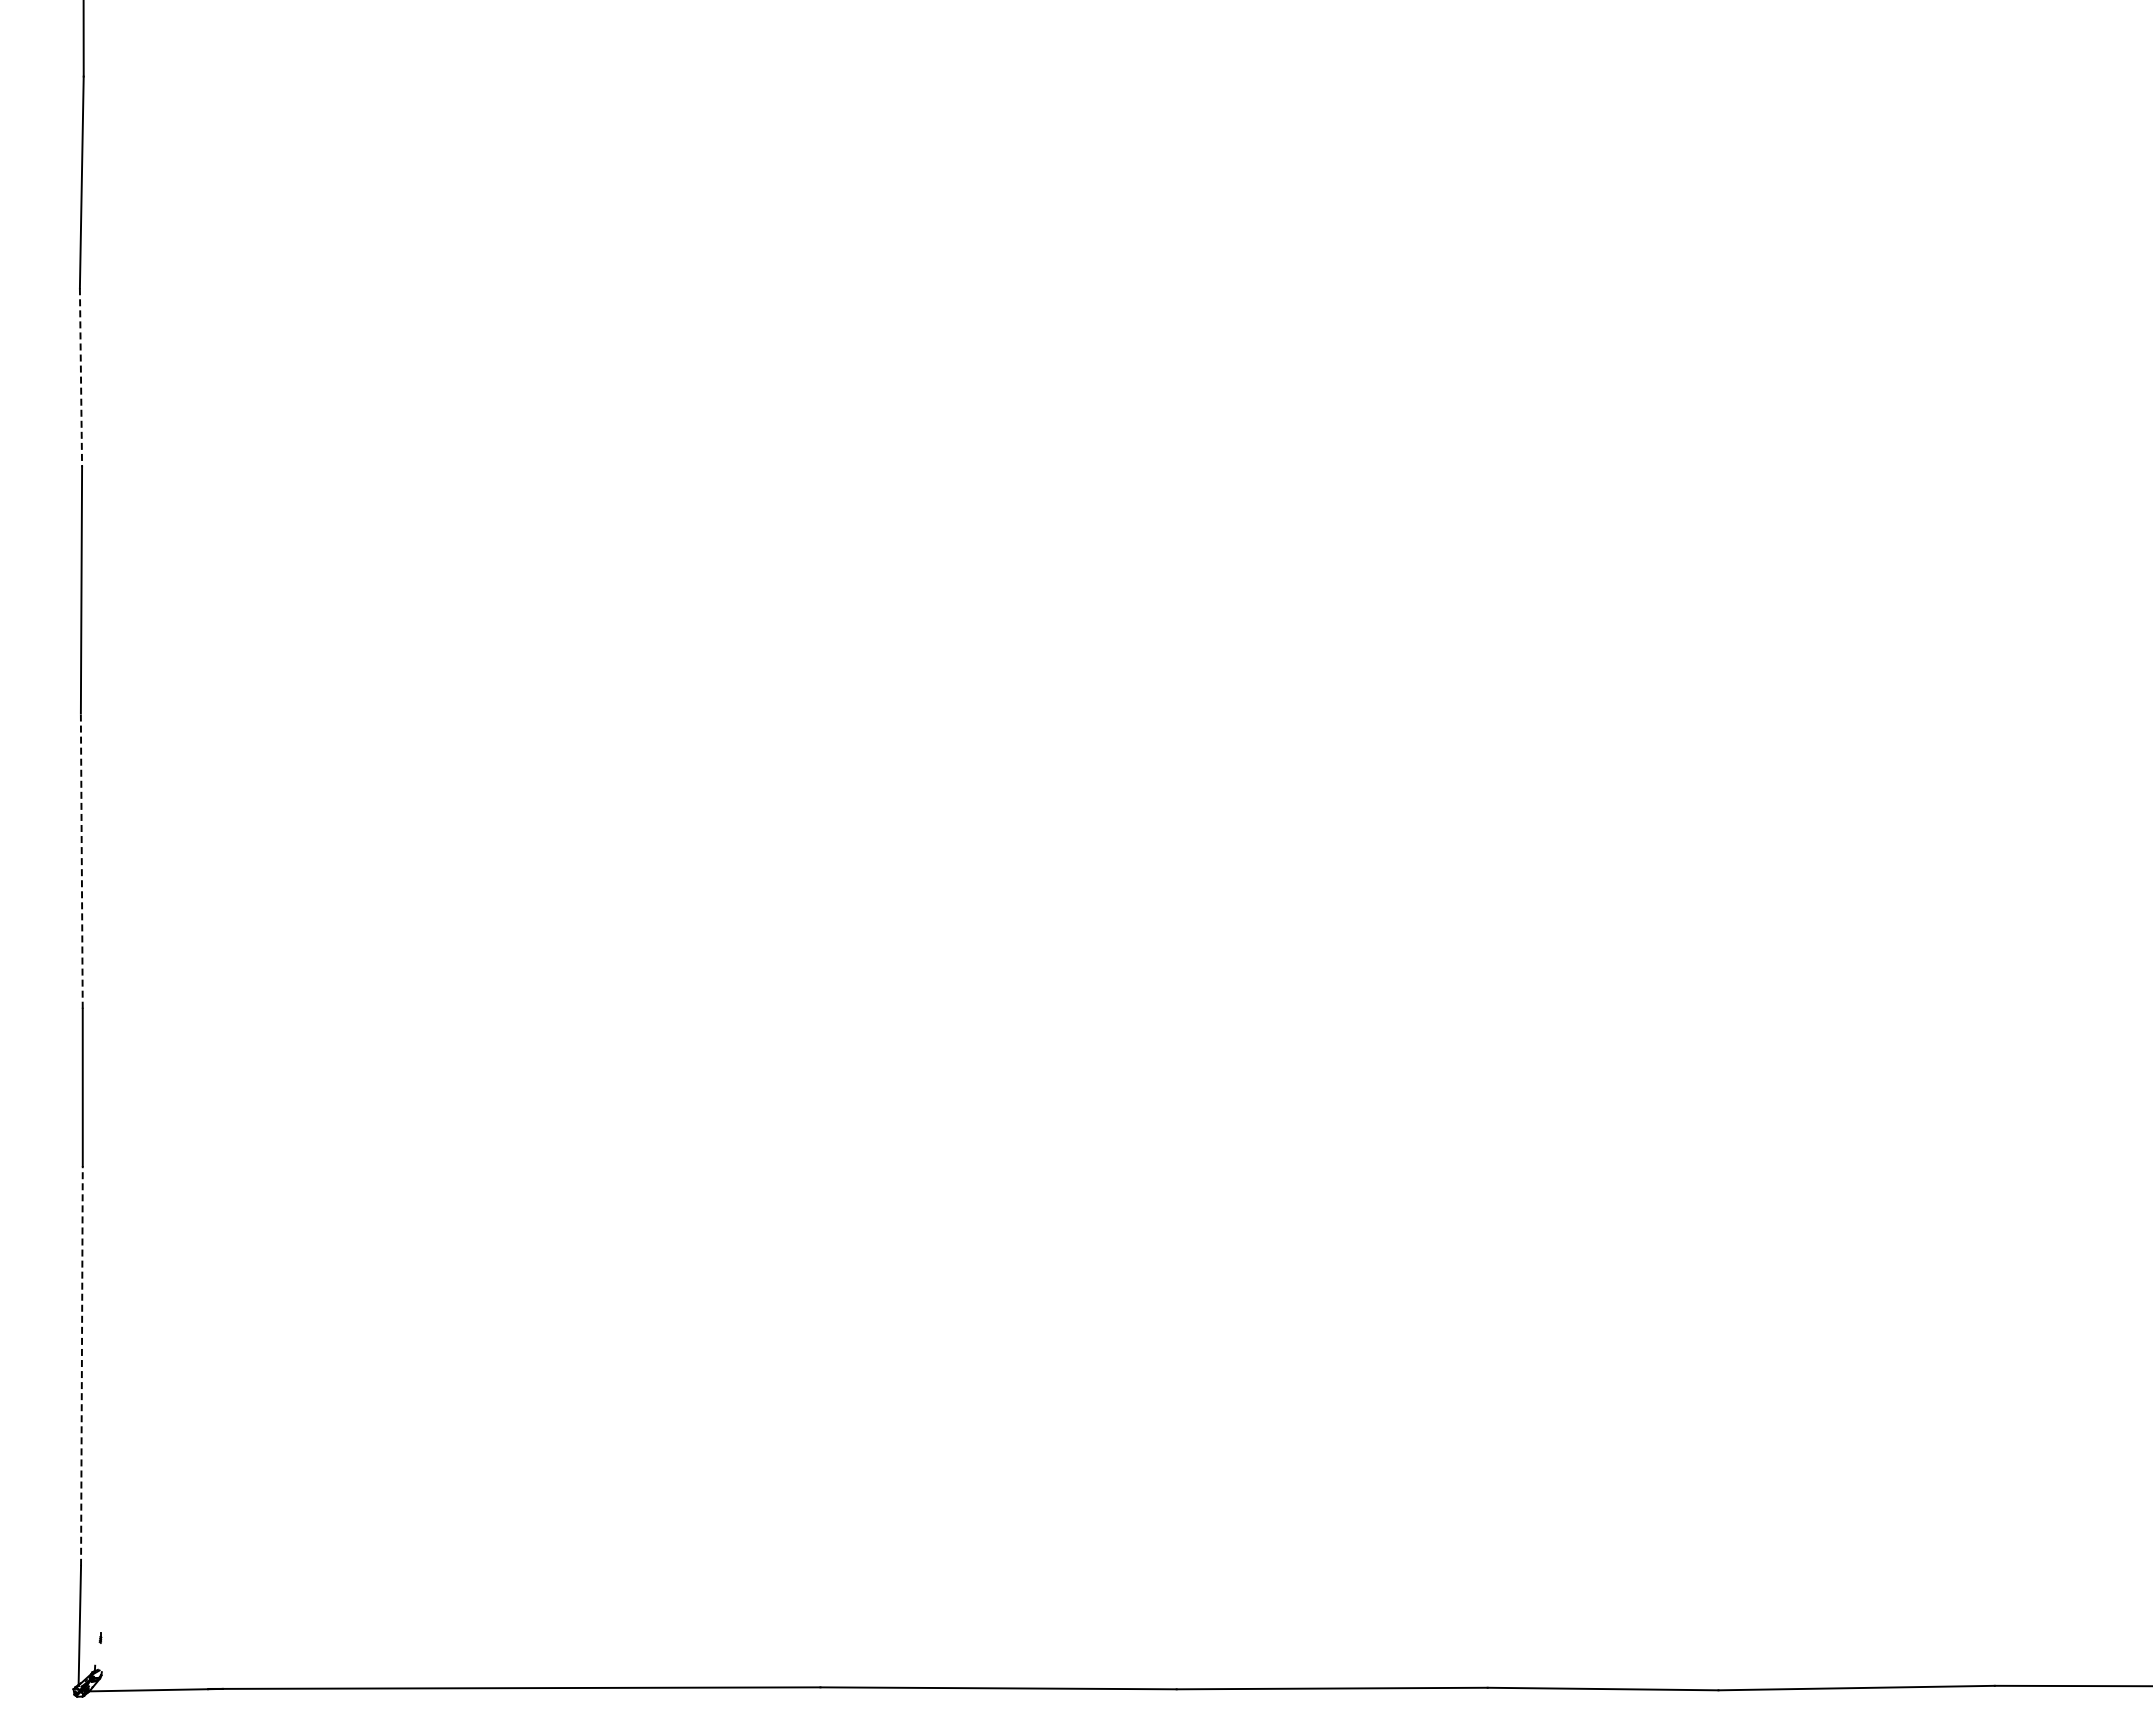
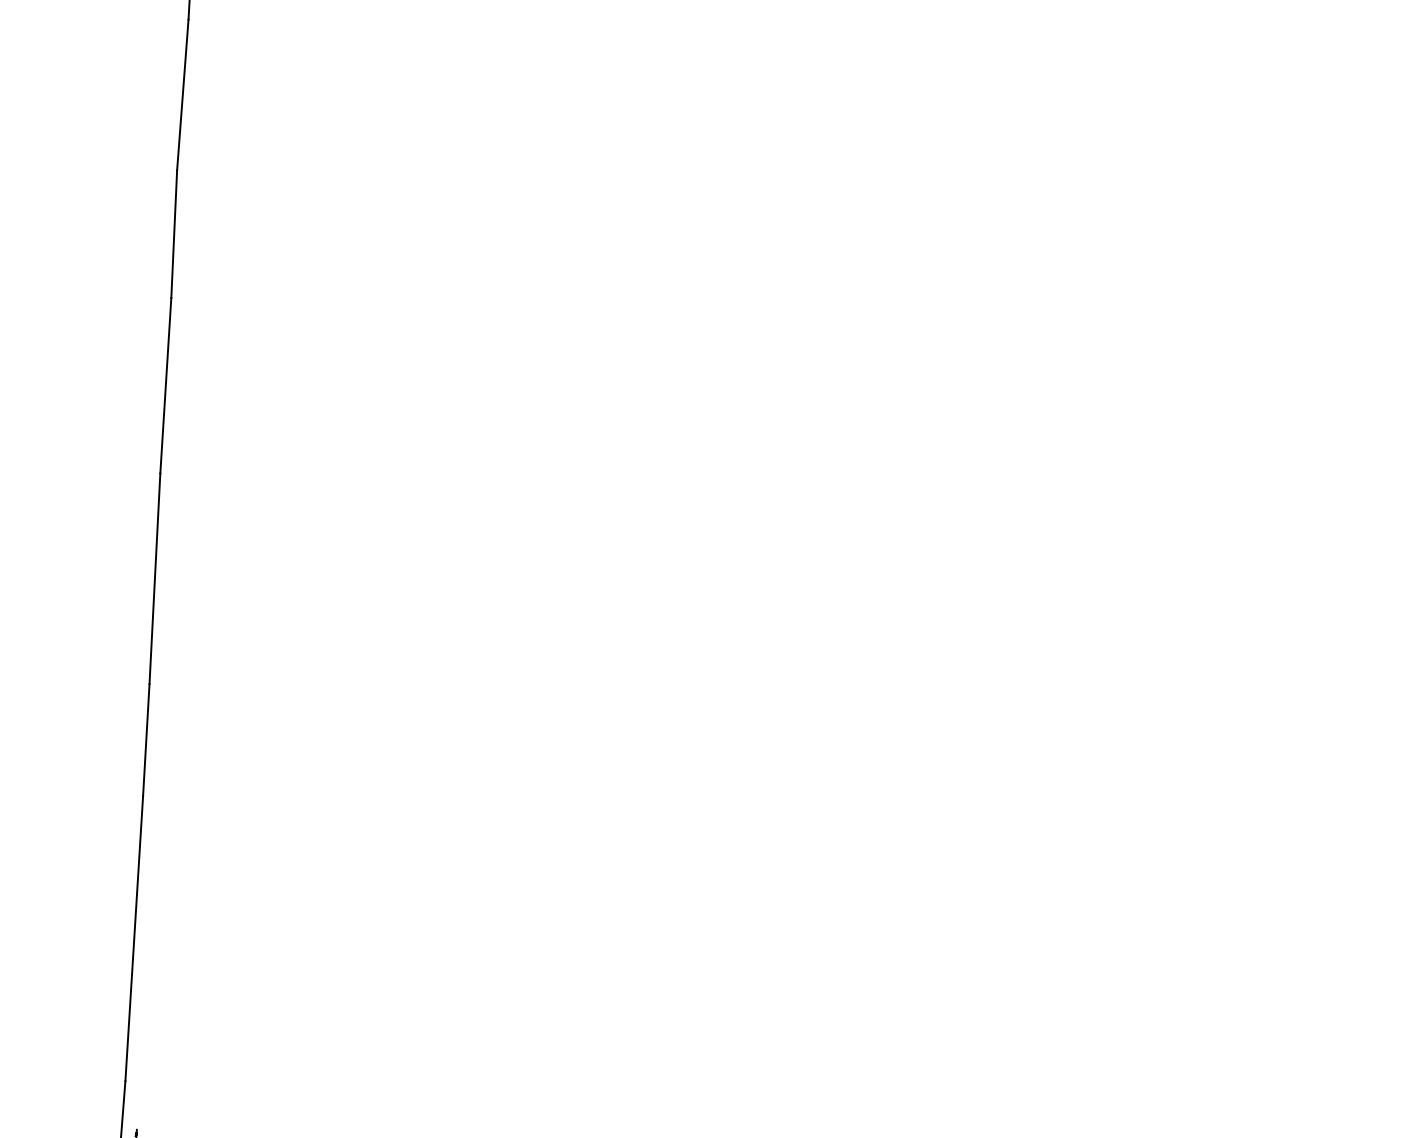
line: (81, 378) -> (174, 234), dashed -> solid
line: (81, 861) -> (154, 579), dashed -> solid
line: (81, 1365) -> (133, 938), dashed -> solid

